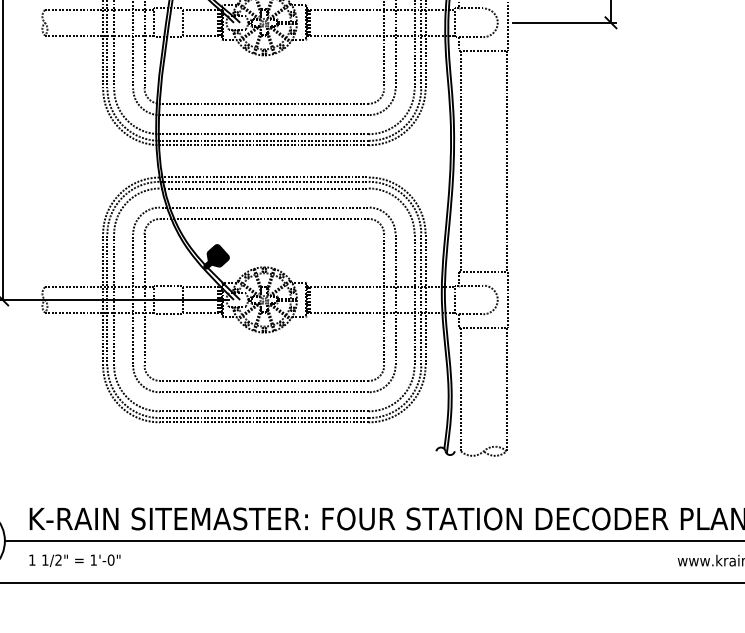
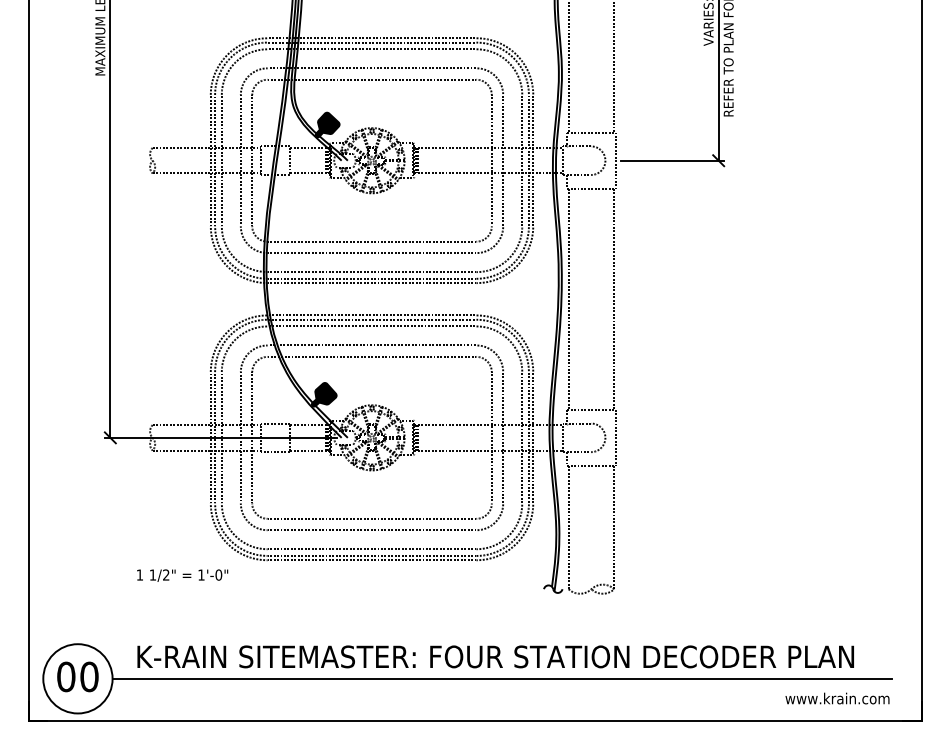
text: (74, 560) -> (182, 575), moved

